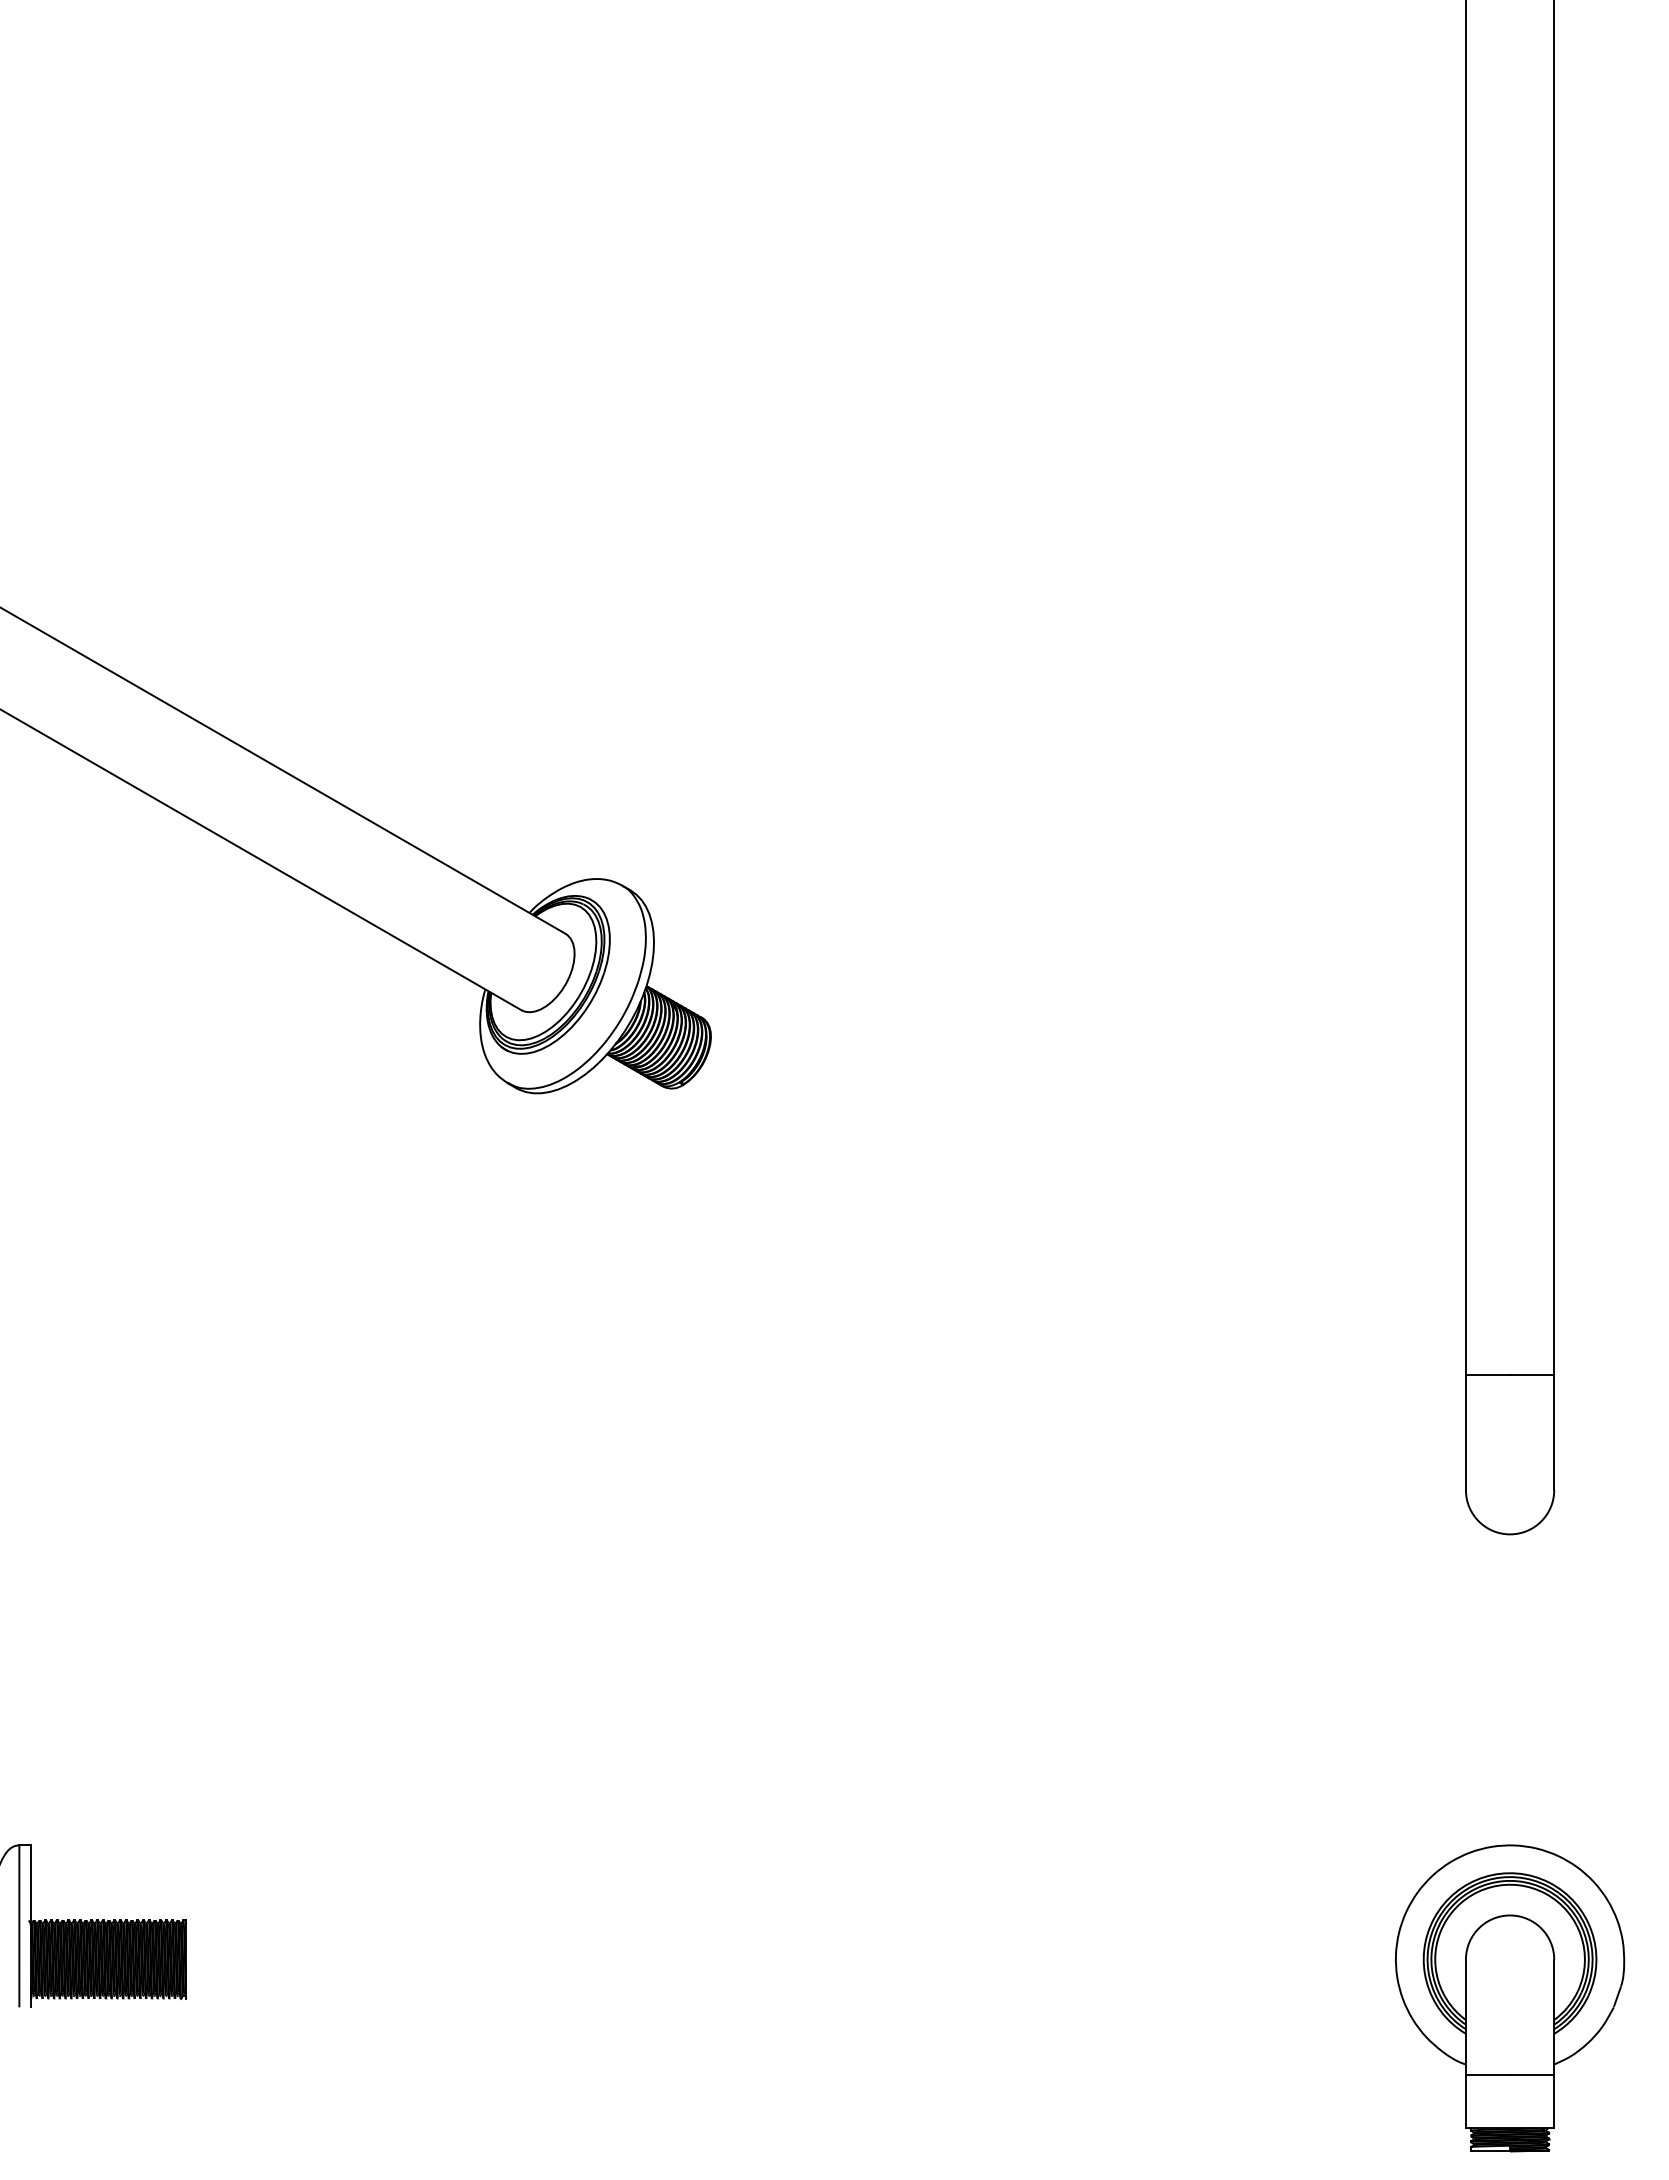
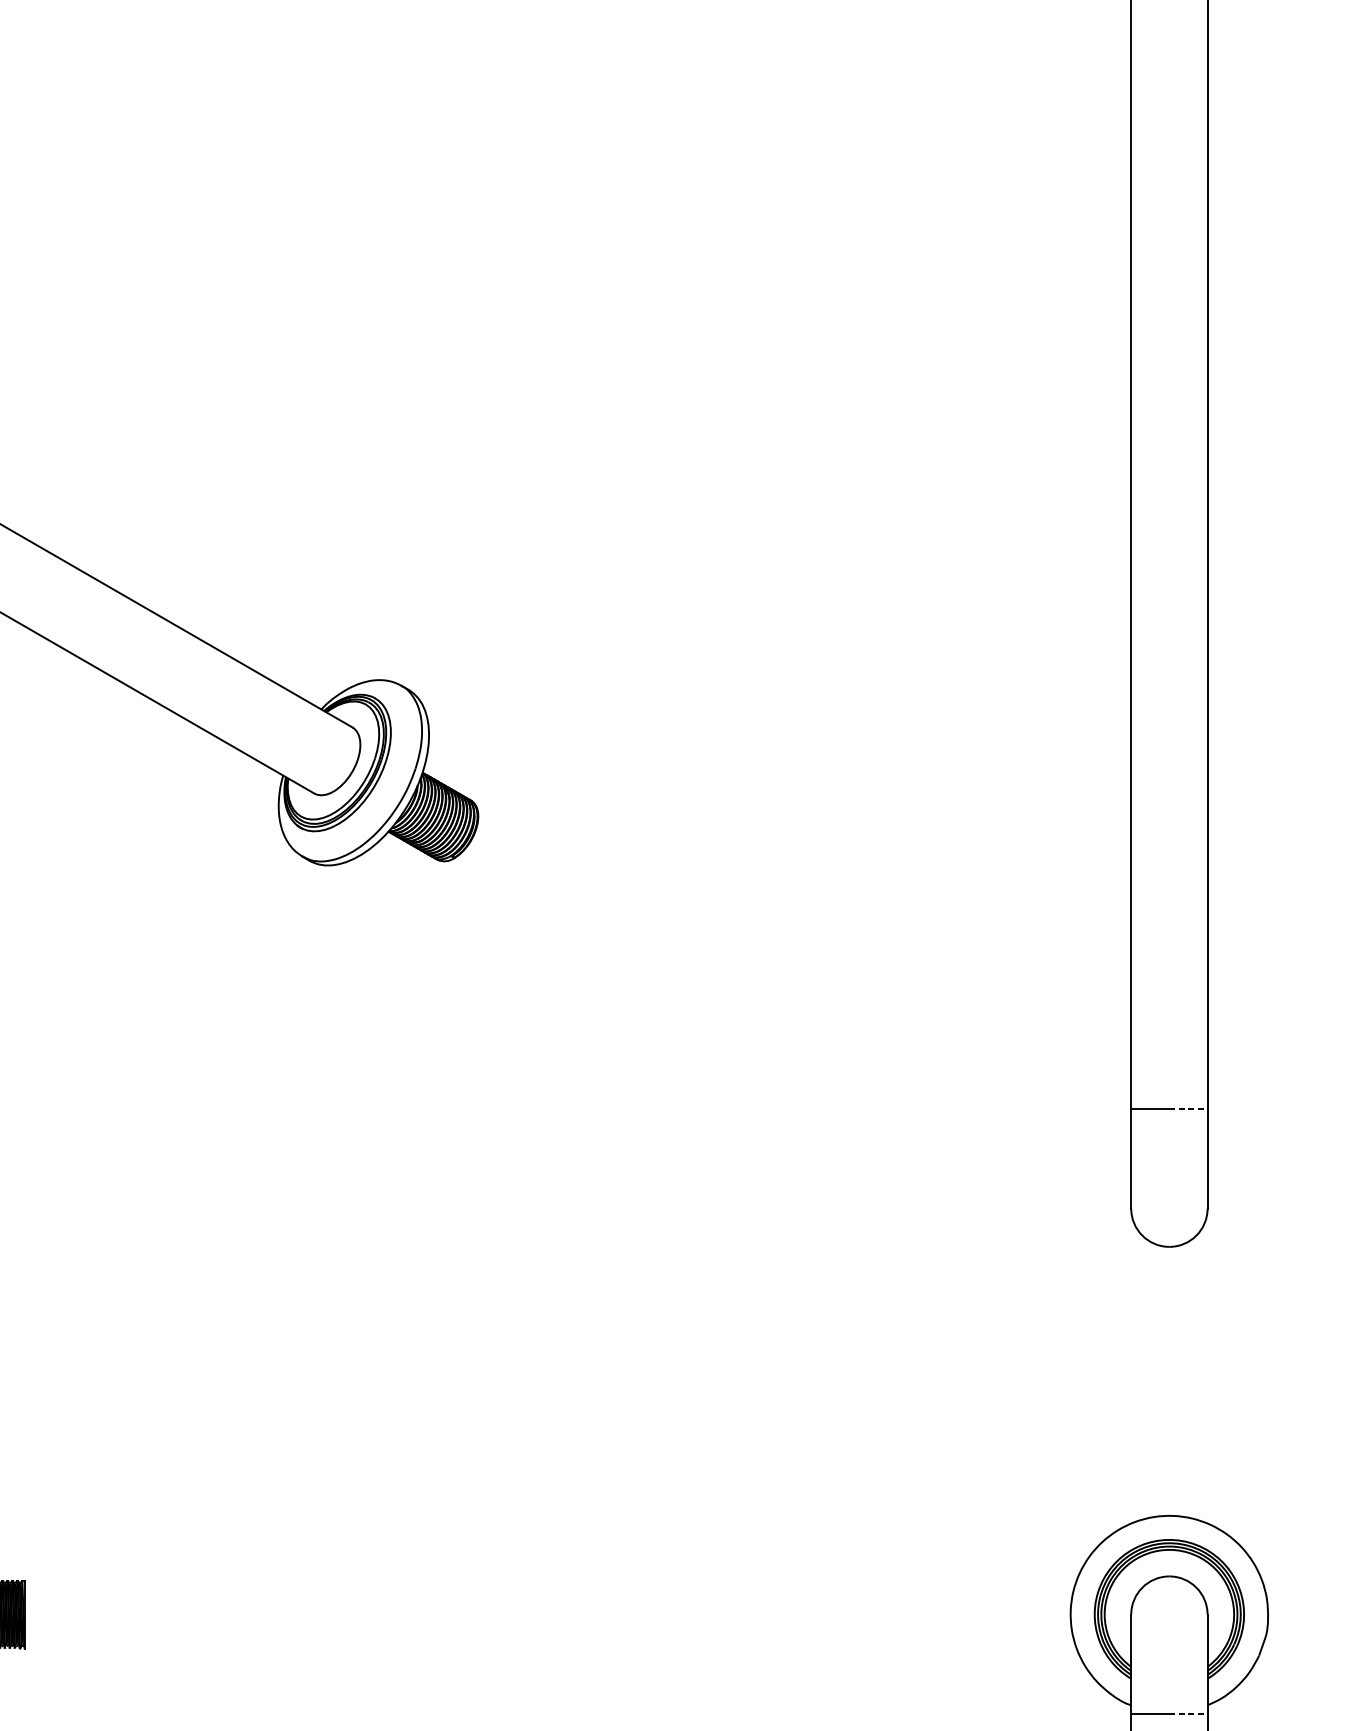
line: (1532, 1375) -> (1188, 1109), solid -> dashed
line: (1532, 2074) -> (1188, 1713), solid -> dashed

